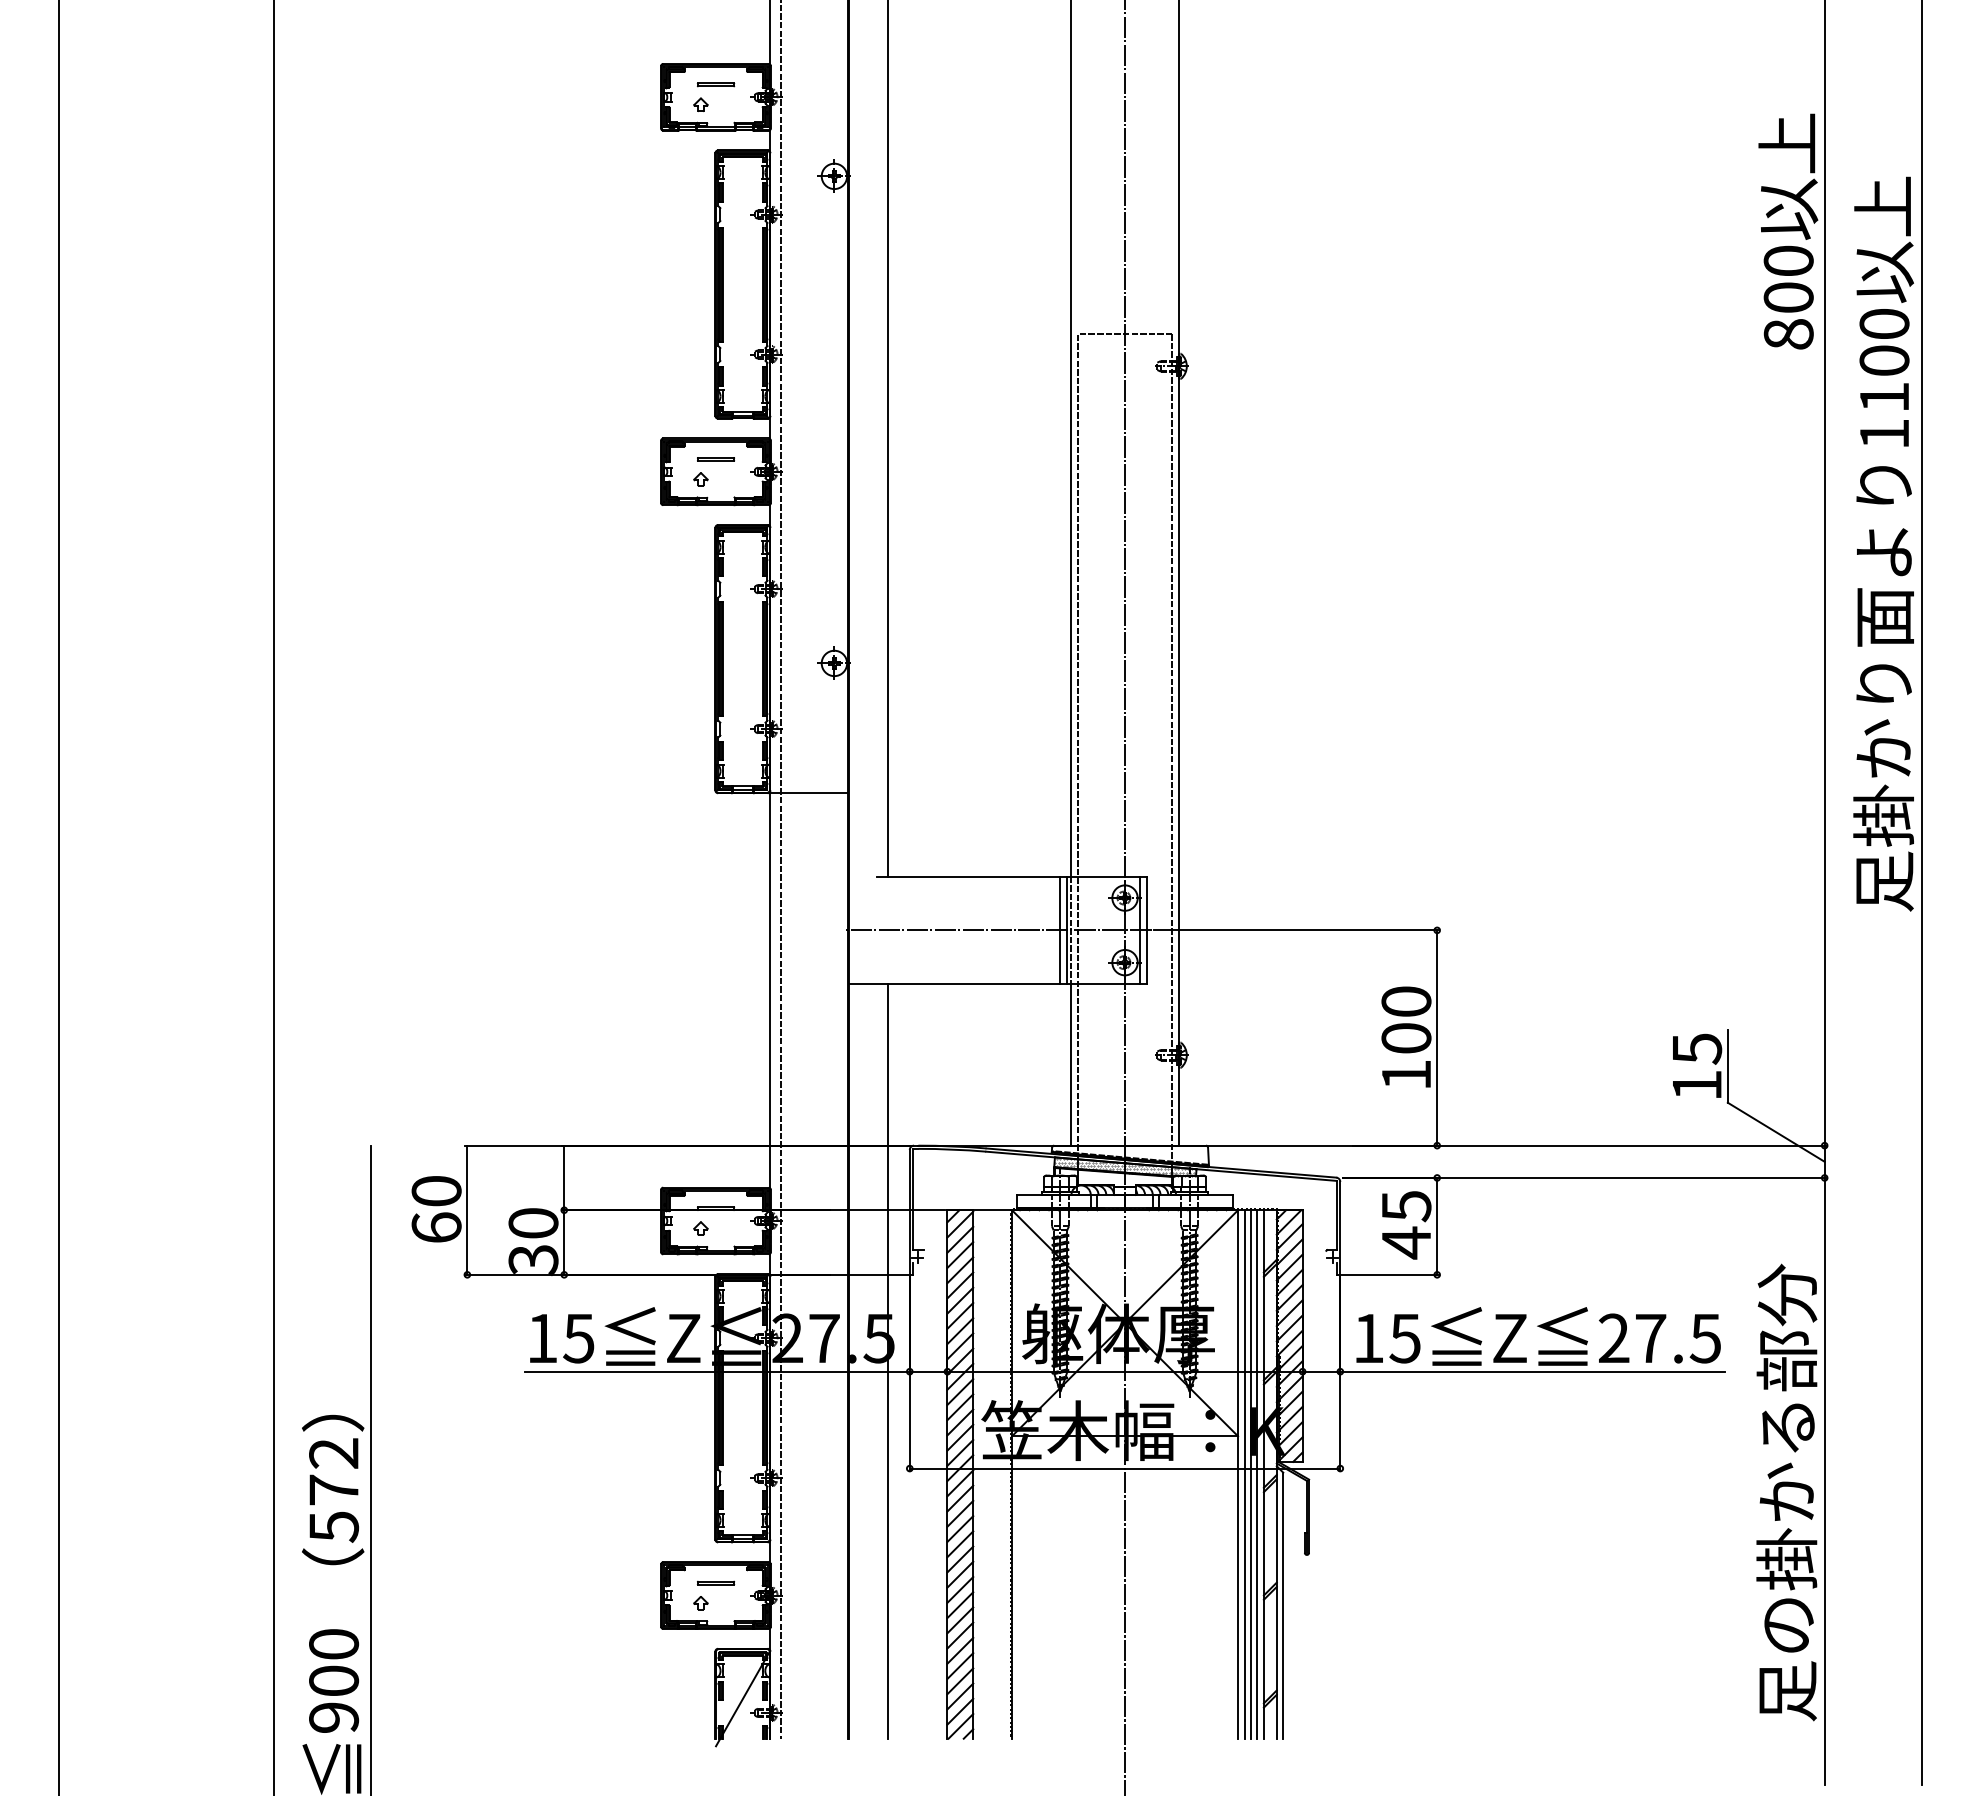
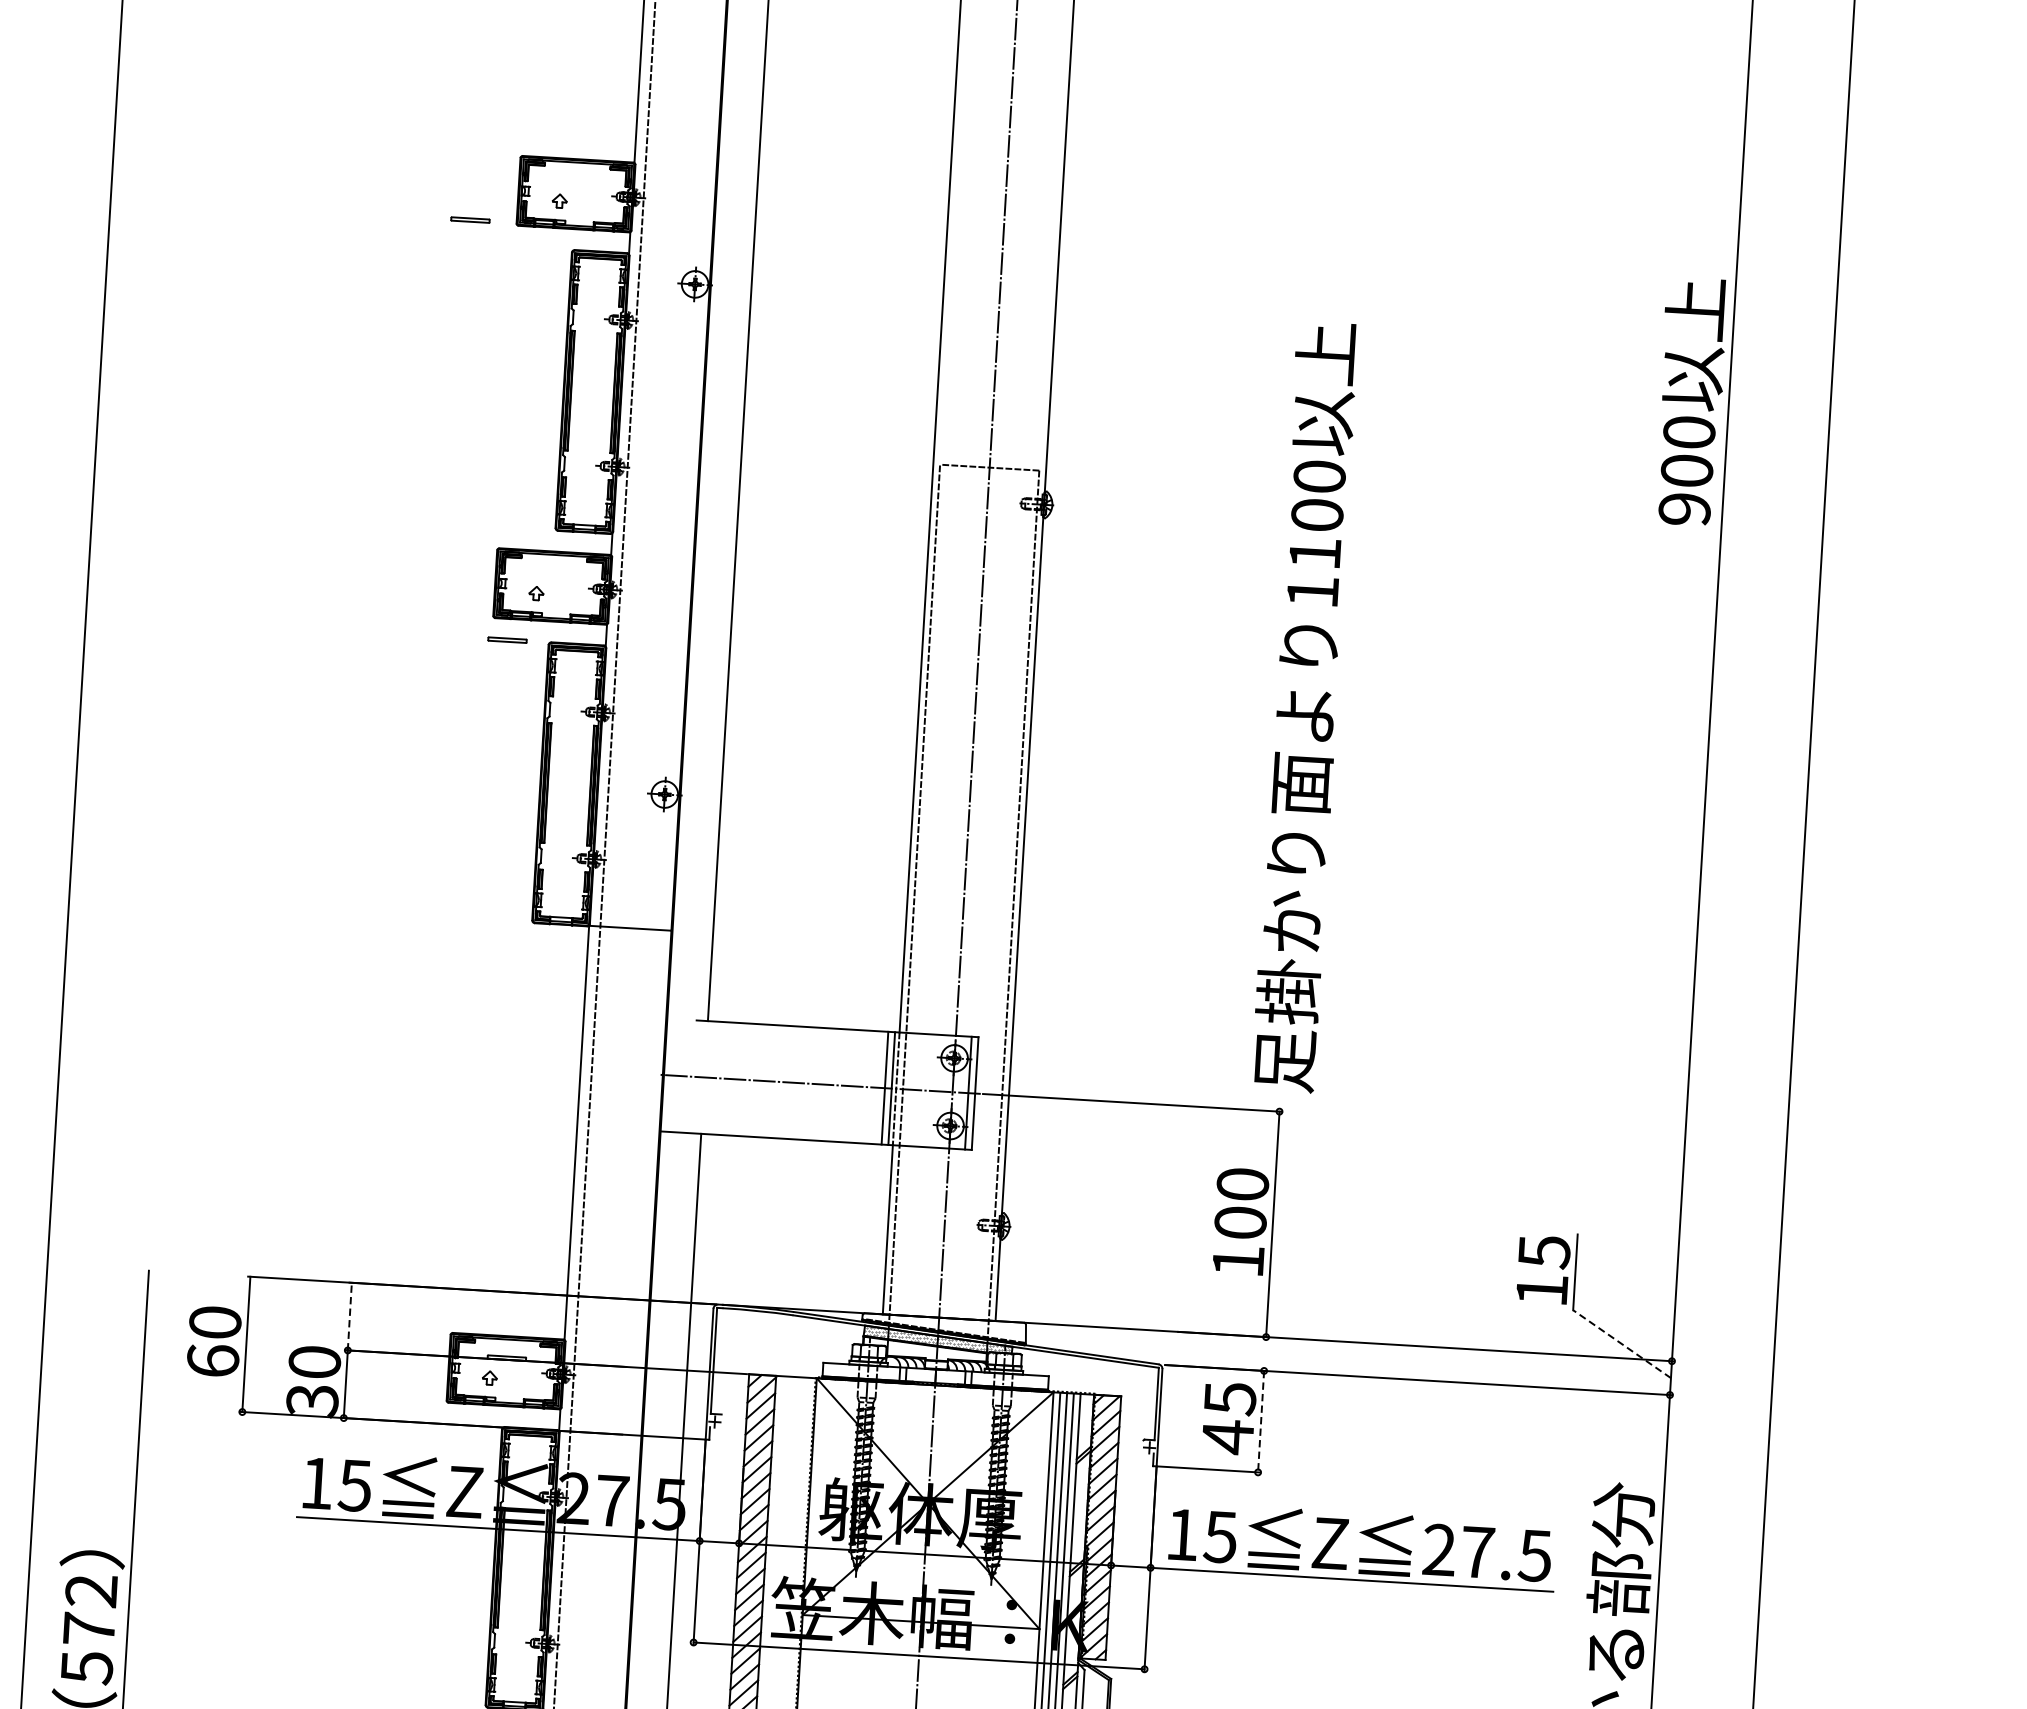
part: (715, 84) -> (469, 219), moved
text: (1788, 334) -> (1684, 509), 800 -> 900
line: (715, 458) -> (507, 639), moved
text: (1883, 543) -> (1304, 706), moved
line: (1776, 1132) -> (1622, 1344), solid -> dashed
line: (564, 1177) -> (350, 1316), solid -> dashed
line: (1437, 1226) -> (1261, 1421), solid -> dashed

